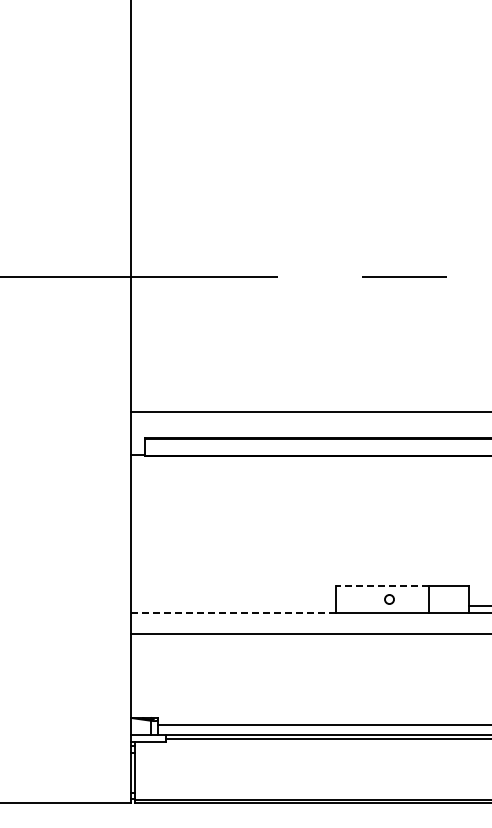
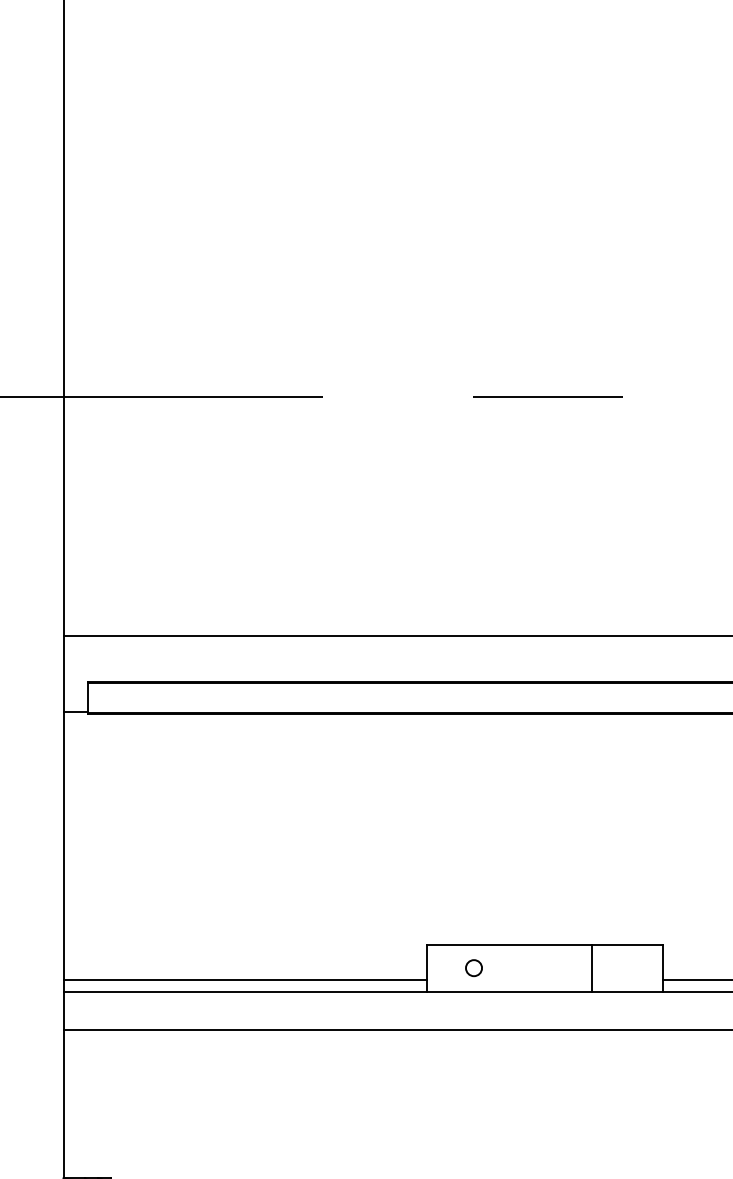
line: (382, 586) -> (509, 945), dashed -> solid
circle: (389, 599) -> (473, 968), moved
line: (233, 606) -> (245, 980), added
line: (233, 612) -> (245, 991), dashed -> solid

